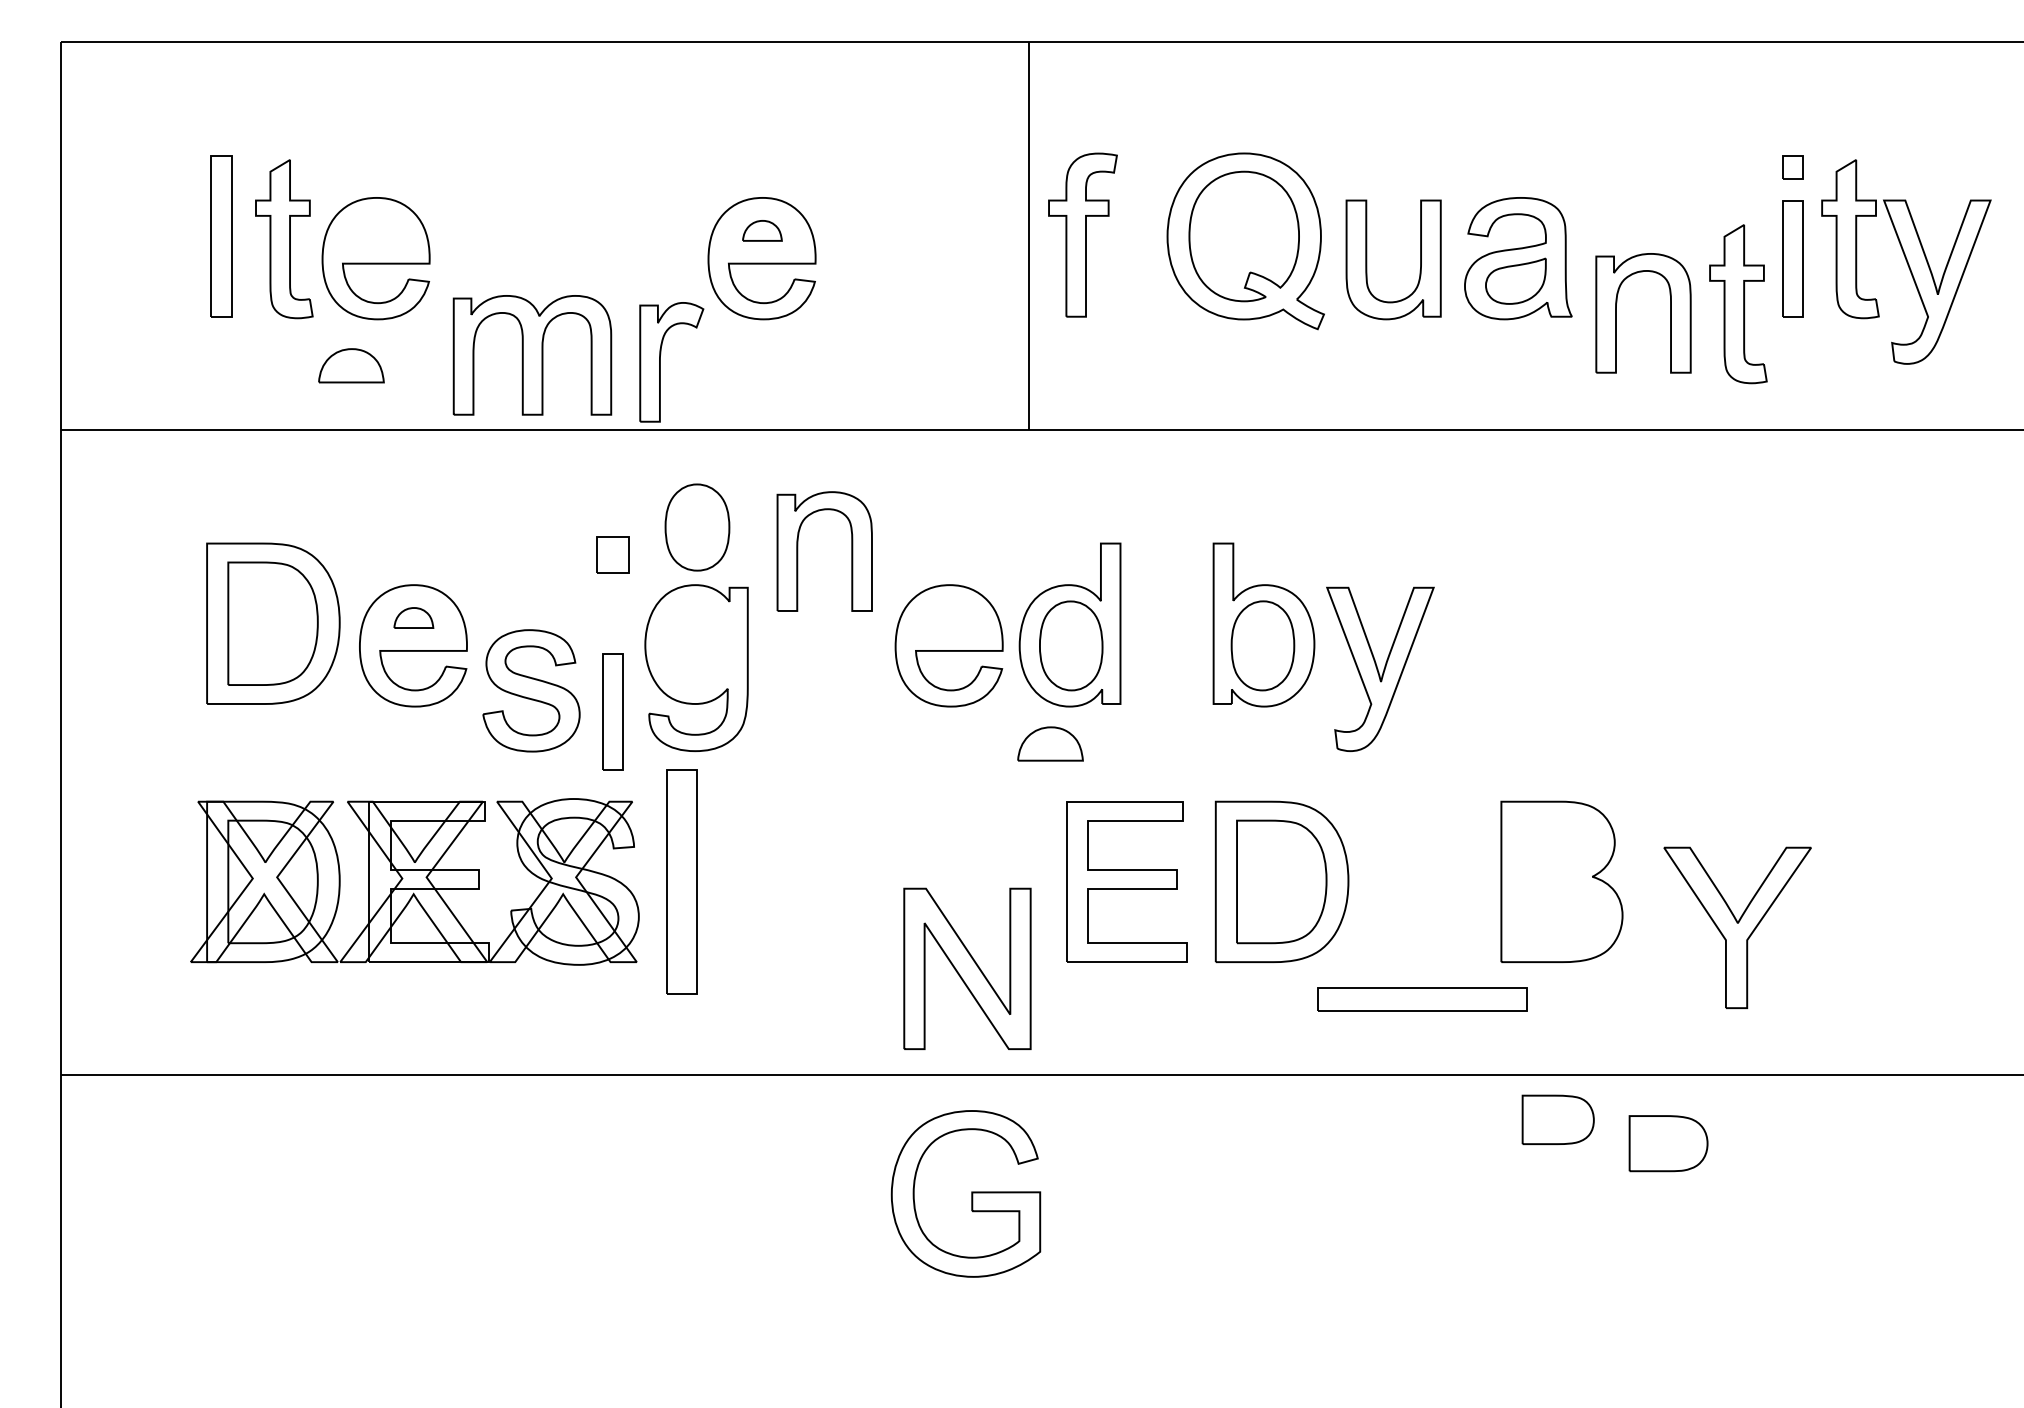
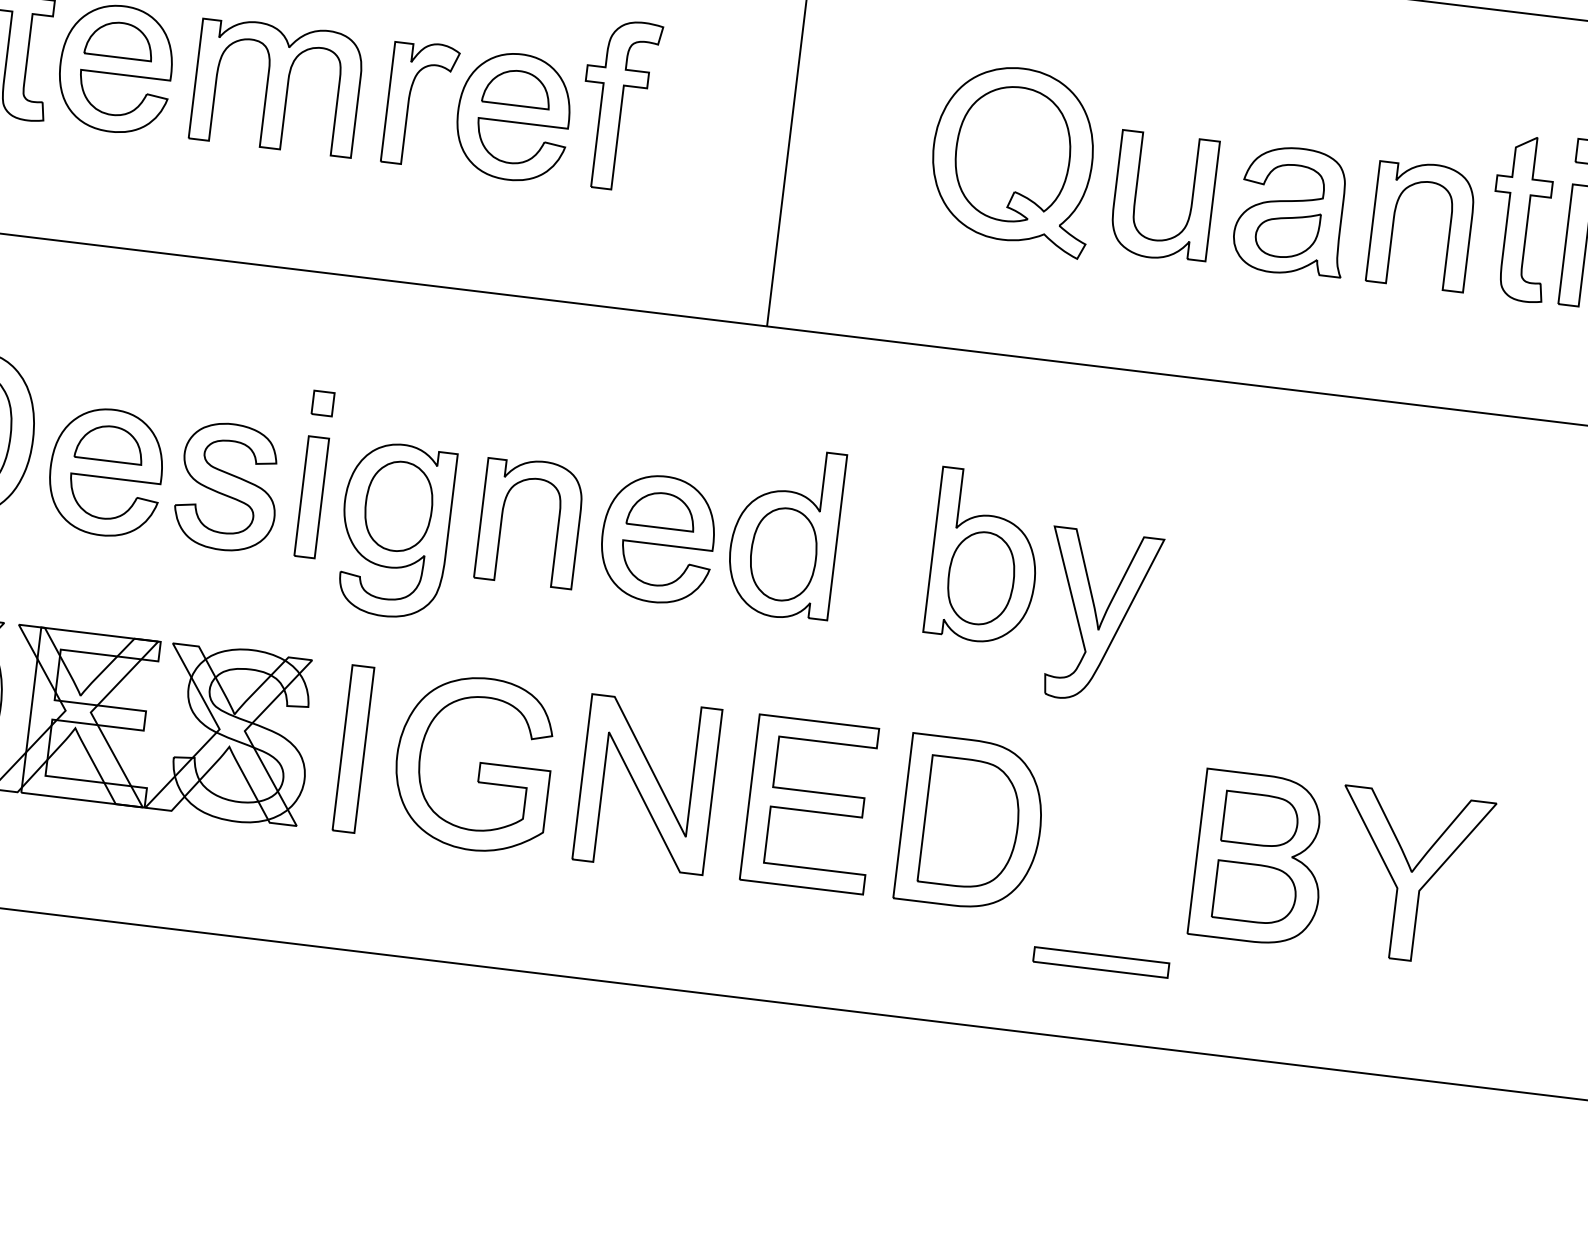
part: (762, 230) -> (517, 87), size x1.67
part: (1082, 234) -> (617, 104), moved
part: (1738, 304) -> (1521, 218), moved
part: (1616, 313) -> (1393, 222), moved
part: (532, 355) -> (277, 87), moved
part: (660, 362) -> (409, 103), moved
part: (351, 365) -> (119, 39), moved
part: (697, 527) -> (398, 506), moved
part: (798, 551) -> (502, 518), moved
part: (612, 554) -> (322, 403), size x0.62
part: (413, 617) -> (109, 443), size x1.67
part: (531, 690) -> (227, 486), moved
part: (612, 711) -> (311, 496), moved
part: (1050, 743) -> (661, 509), moved
part: (682, 881) -> (353, 748), size x0.71
part: (1737, 927) -> (1410, 876), moved
part: (967, 968) -> (647, 784), moved
part: (1422, 999) -> (1101, 962), size x0.62
part: (1557, 1119) -> (1259, 819), moved
part: (1668, 1143) -> (1255, 893), moved
part: (965, 1193) -> (473, 763), moved

